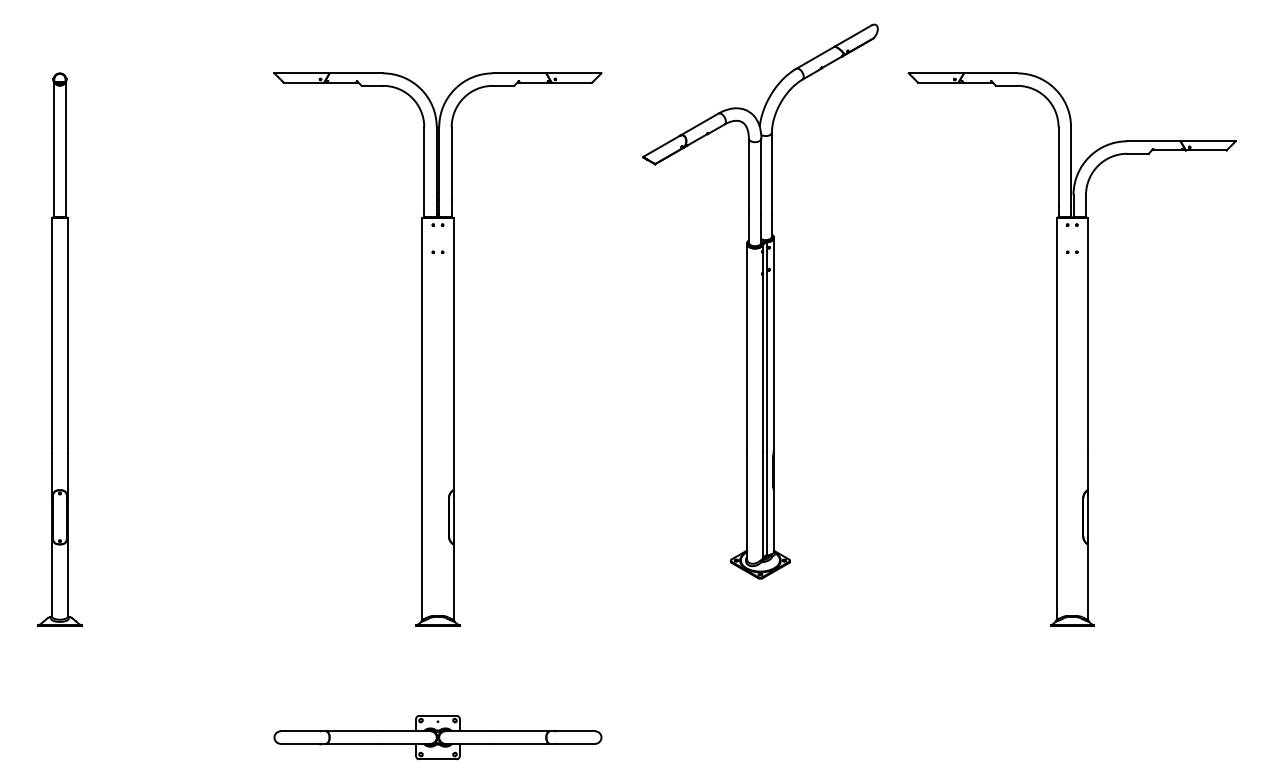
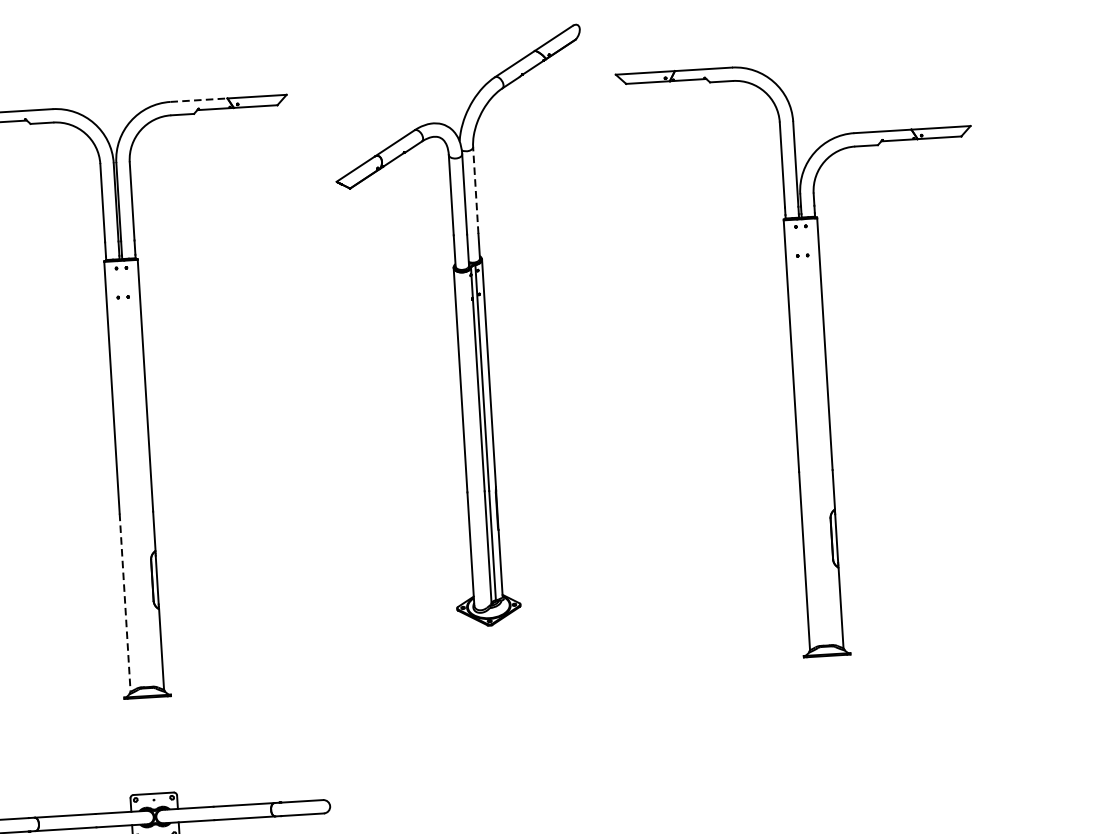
line: (519, 73) -> (198, 100), solid -> dashed
line: (771, 173) -> (475, 190), solid -> dashed
line: (422, 537) -> (125, 603), solid -> dashed

